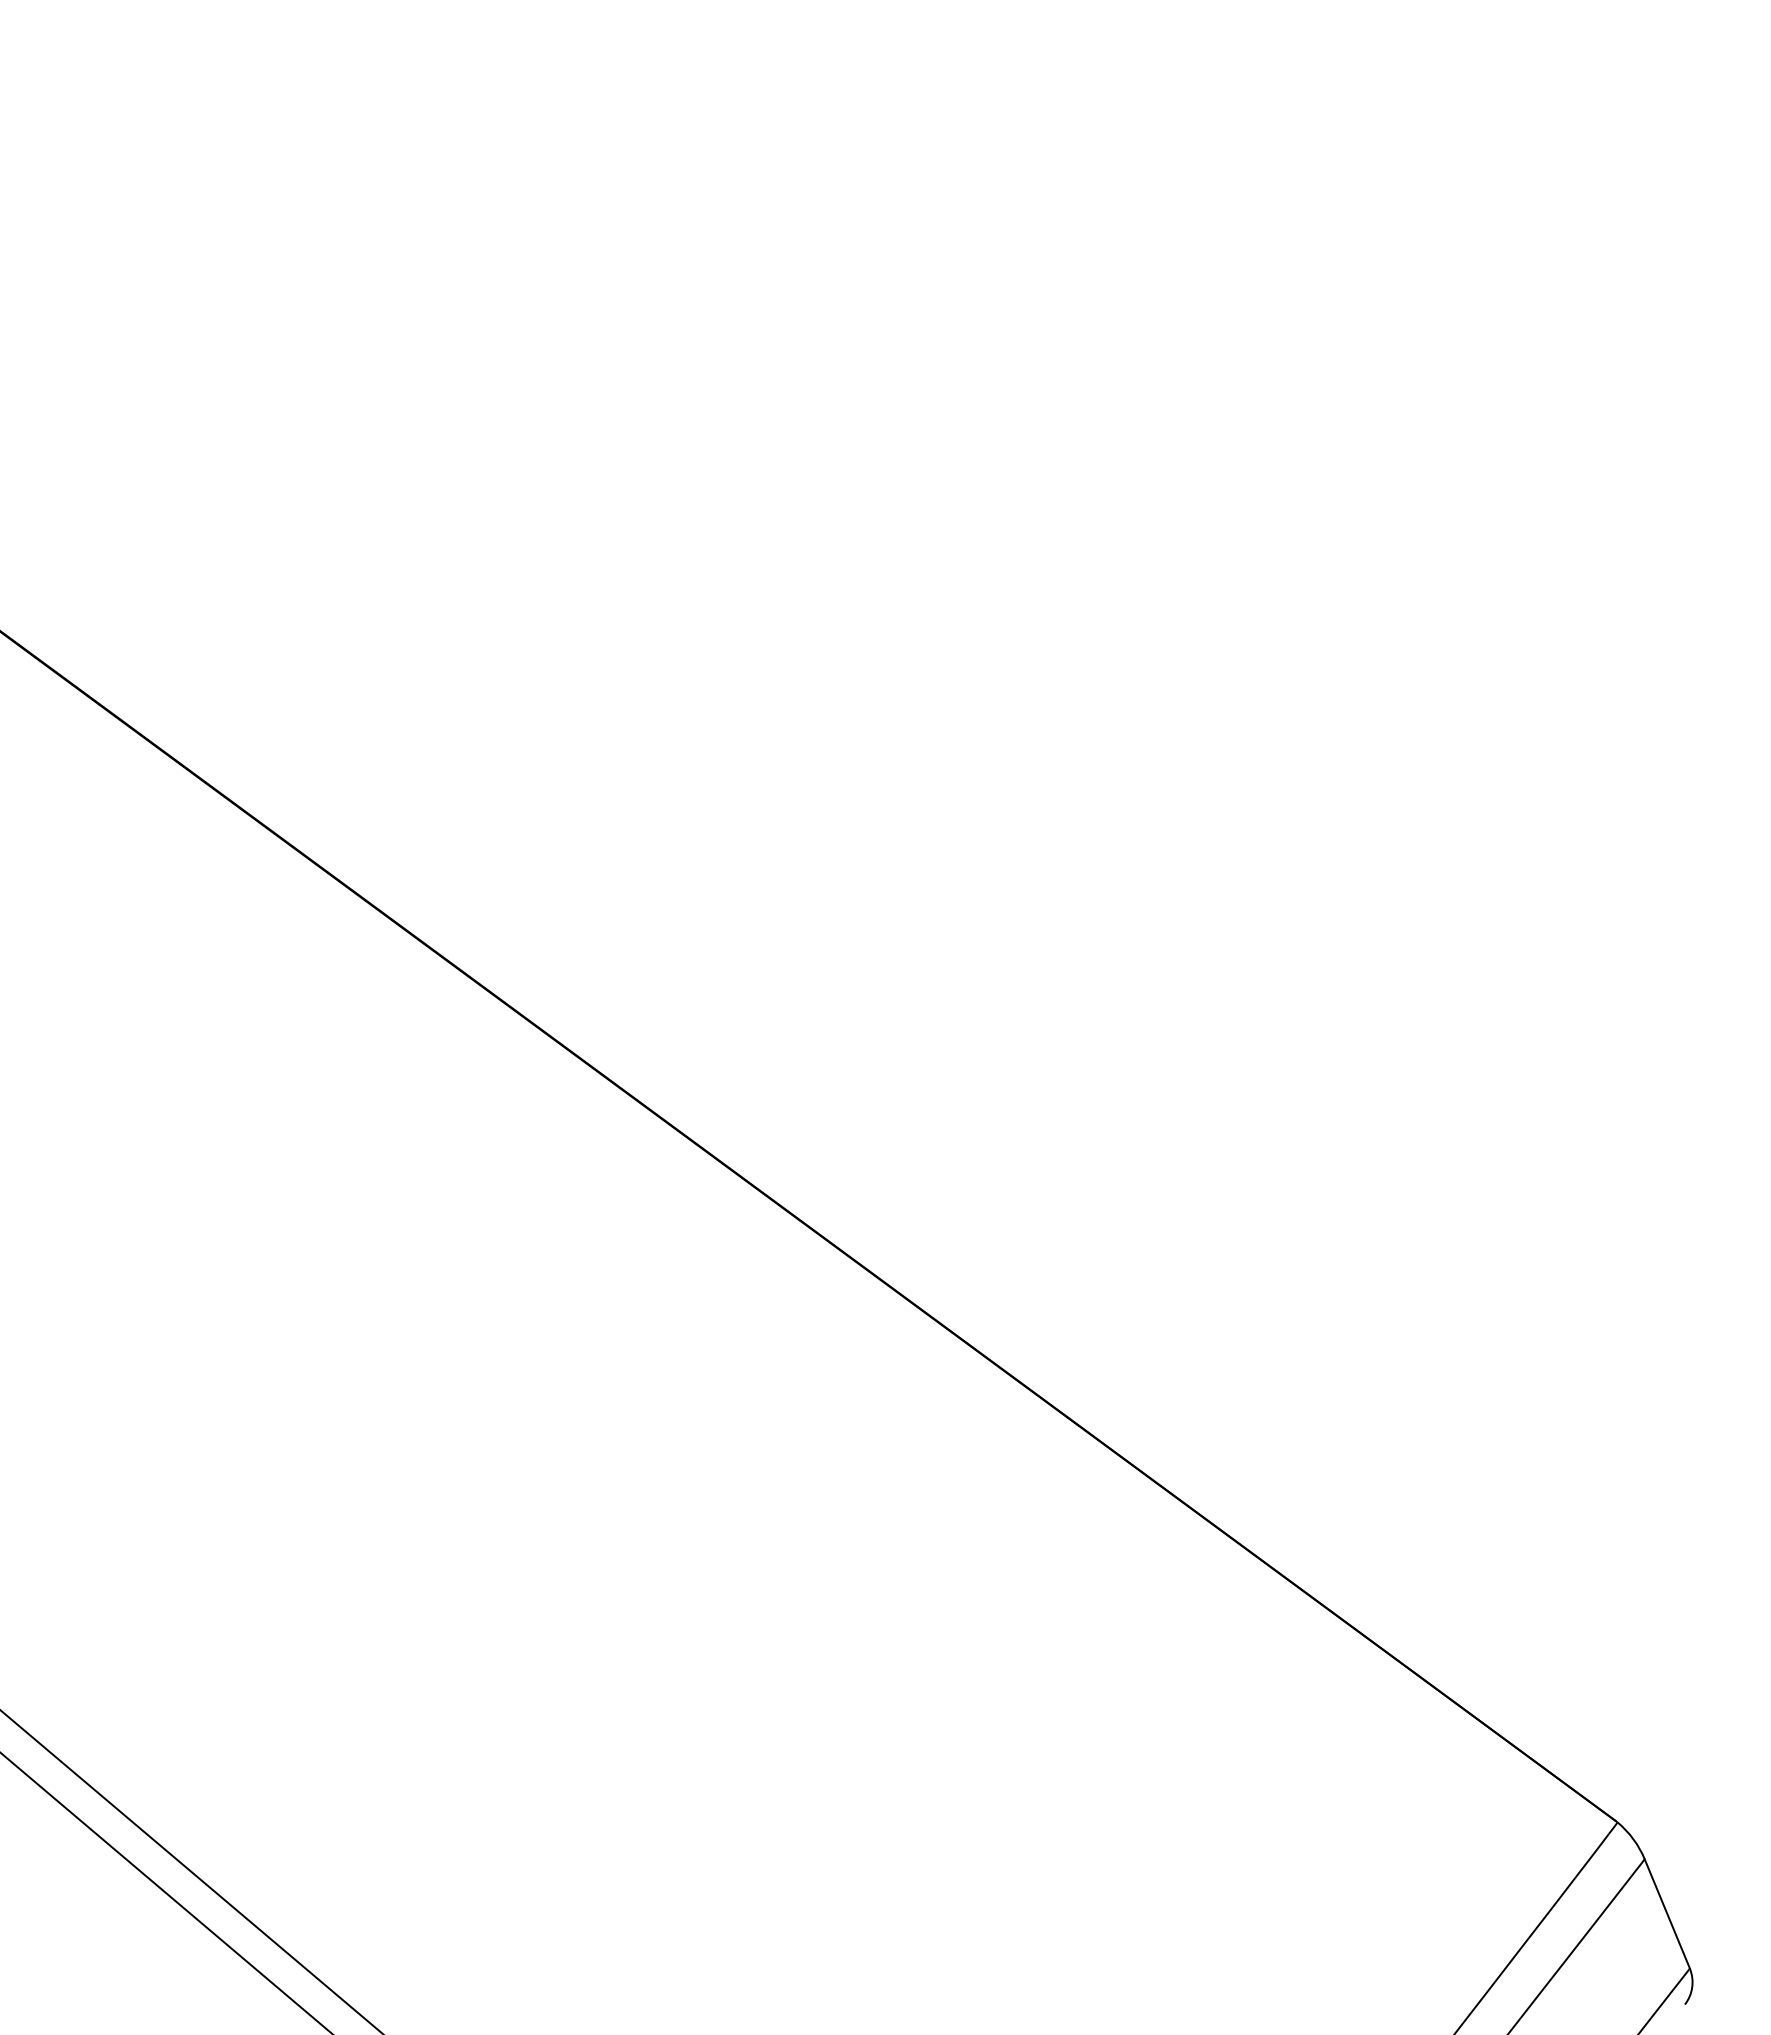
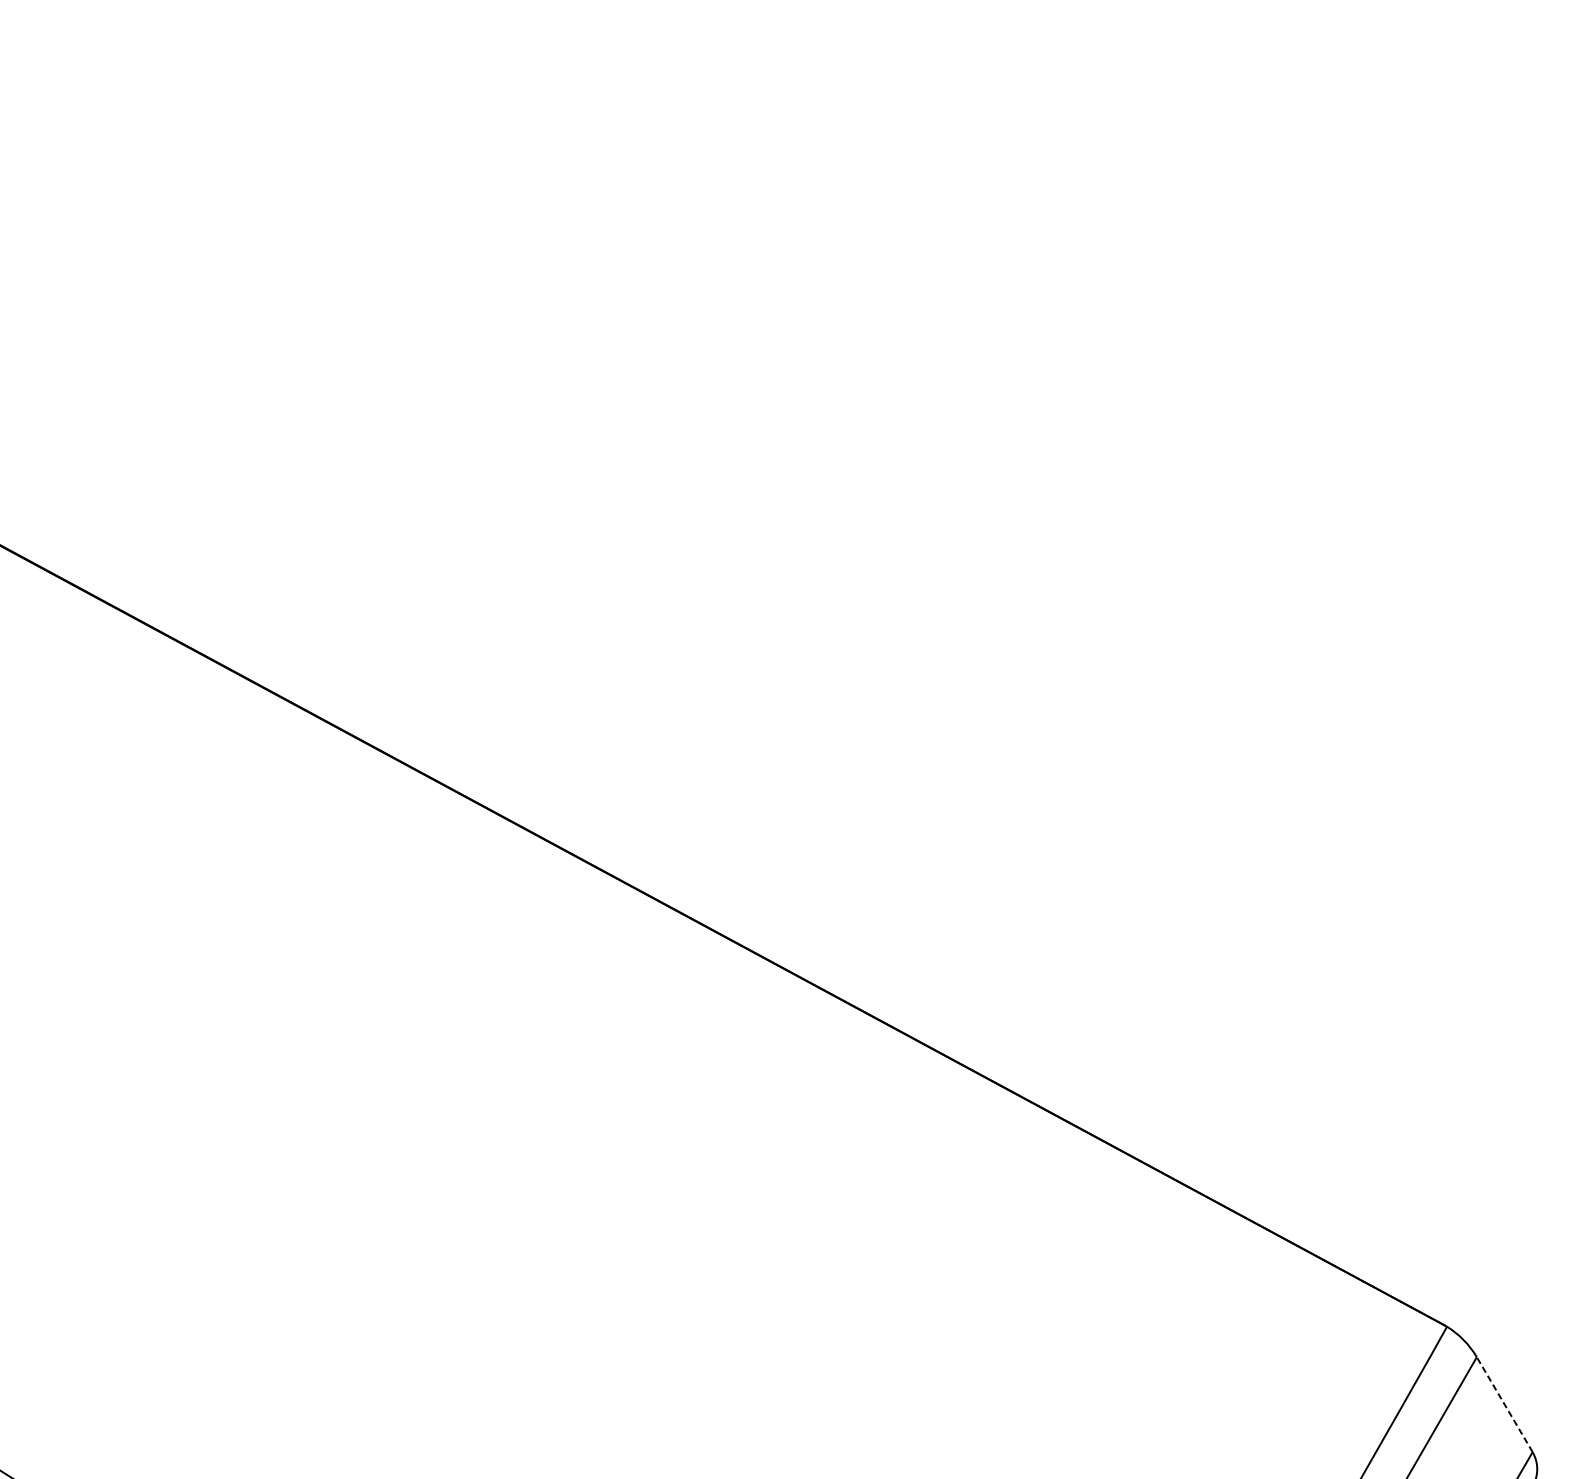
line: (1667, 1913) -> (1504, 1404), solid -> dashed

